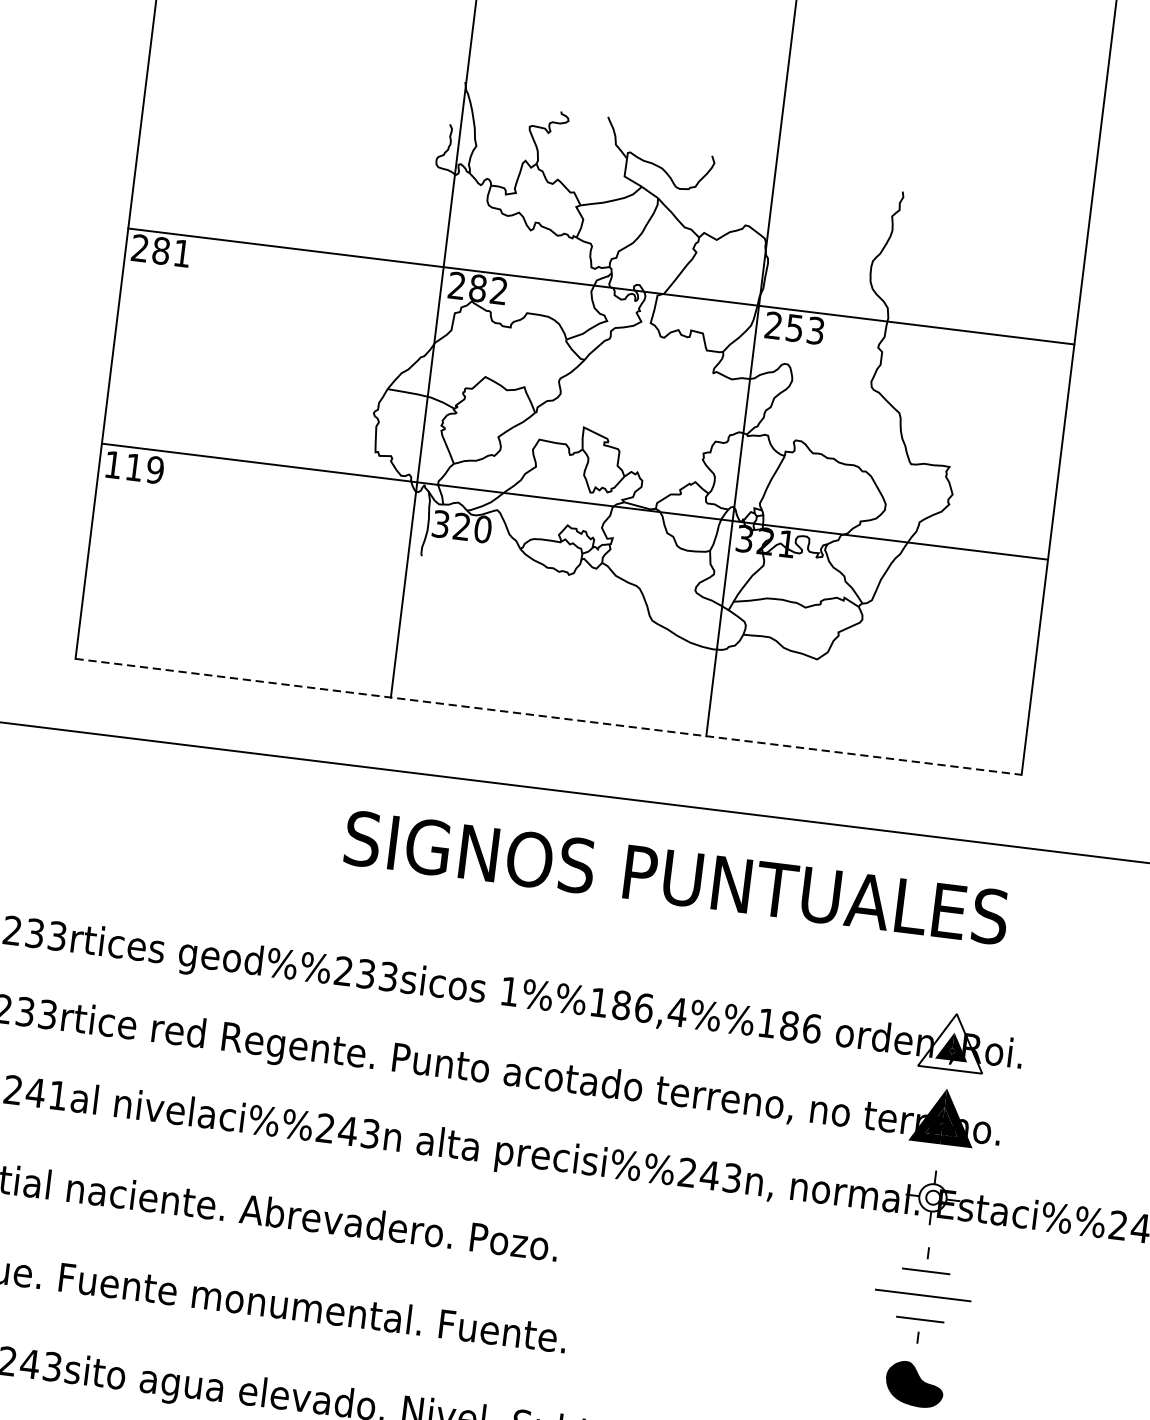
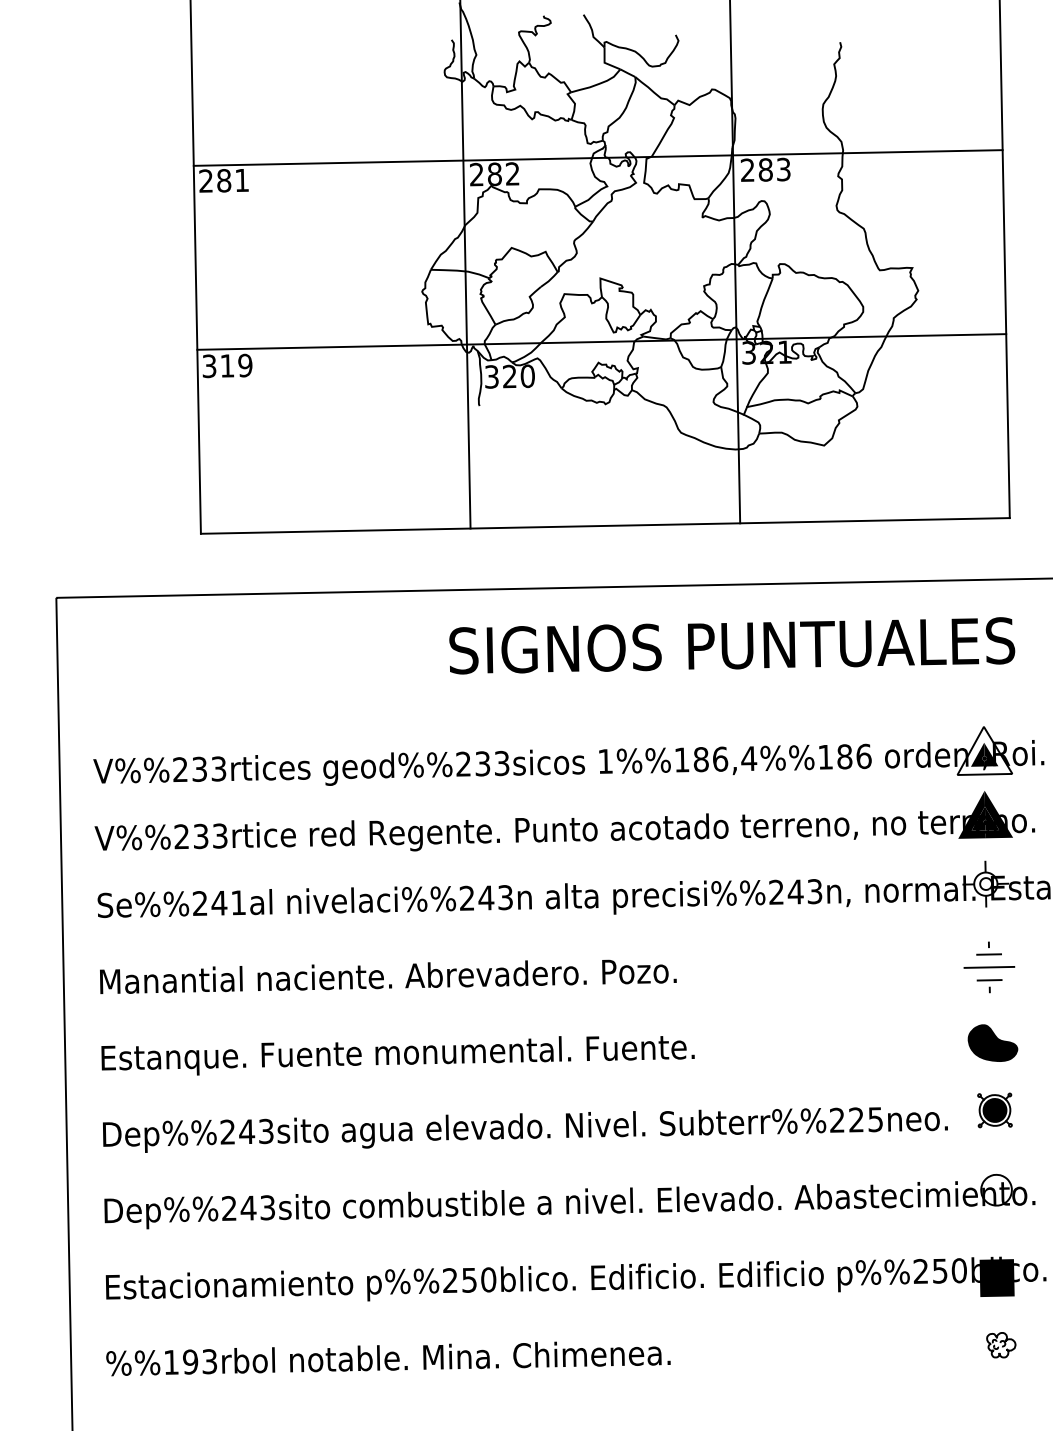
text: (794, 327) -> (765, 169), 253 -> 283
text: (113, 465) -> (209, 366), 119 -> 319
line: (548, 716) -> (605, 525), dashed -> solid
part: (923, 1295) -> (989, 967), size x0.62

